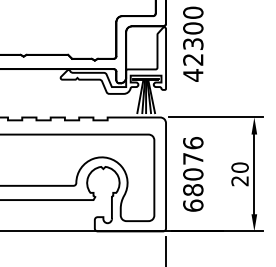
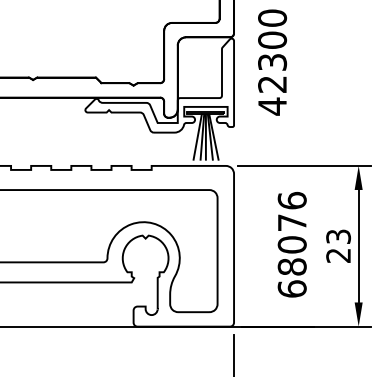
text: (239, 167) -> (337, 236), 20 -> 23
text: (193, 174) -> (292, 244), moved

